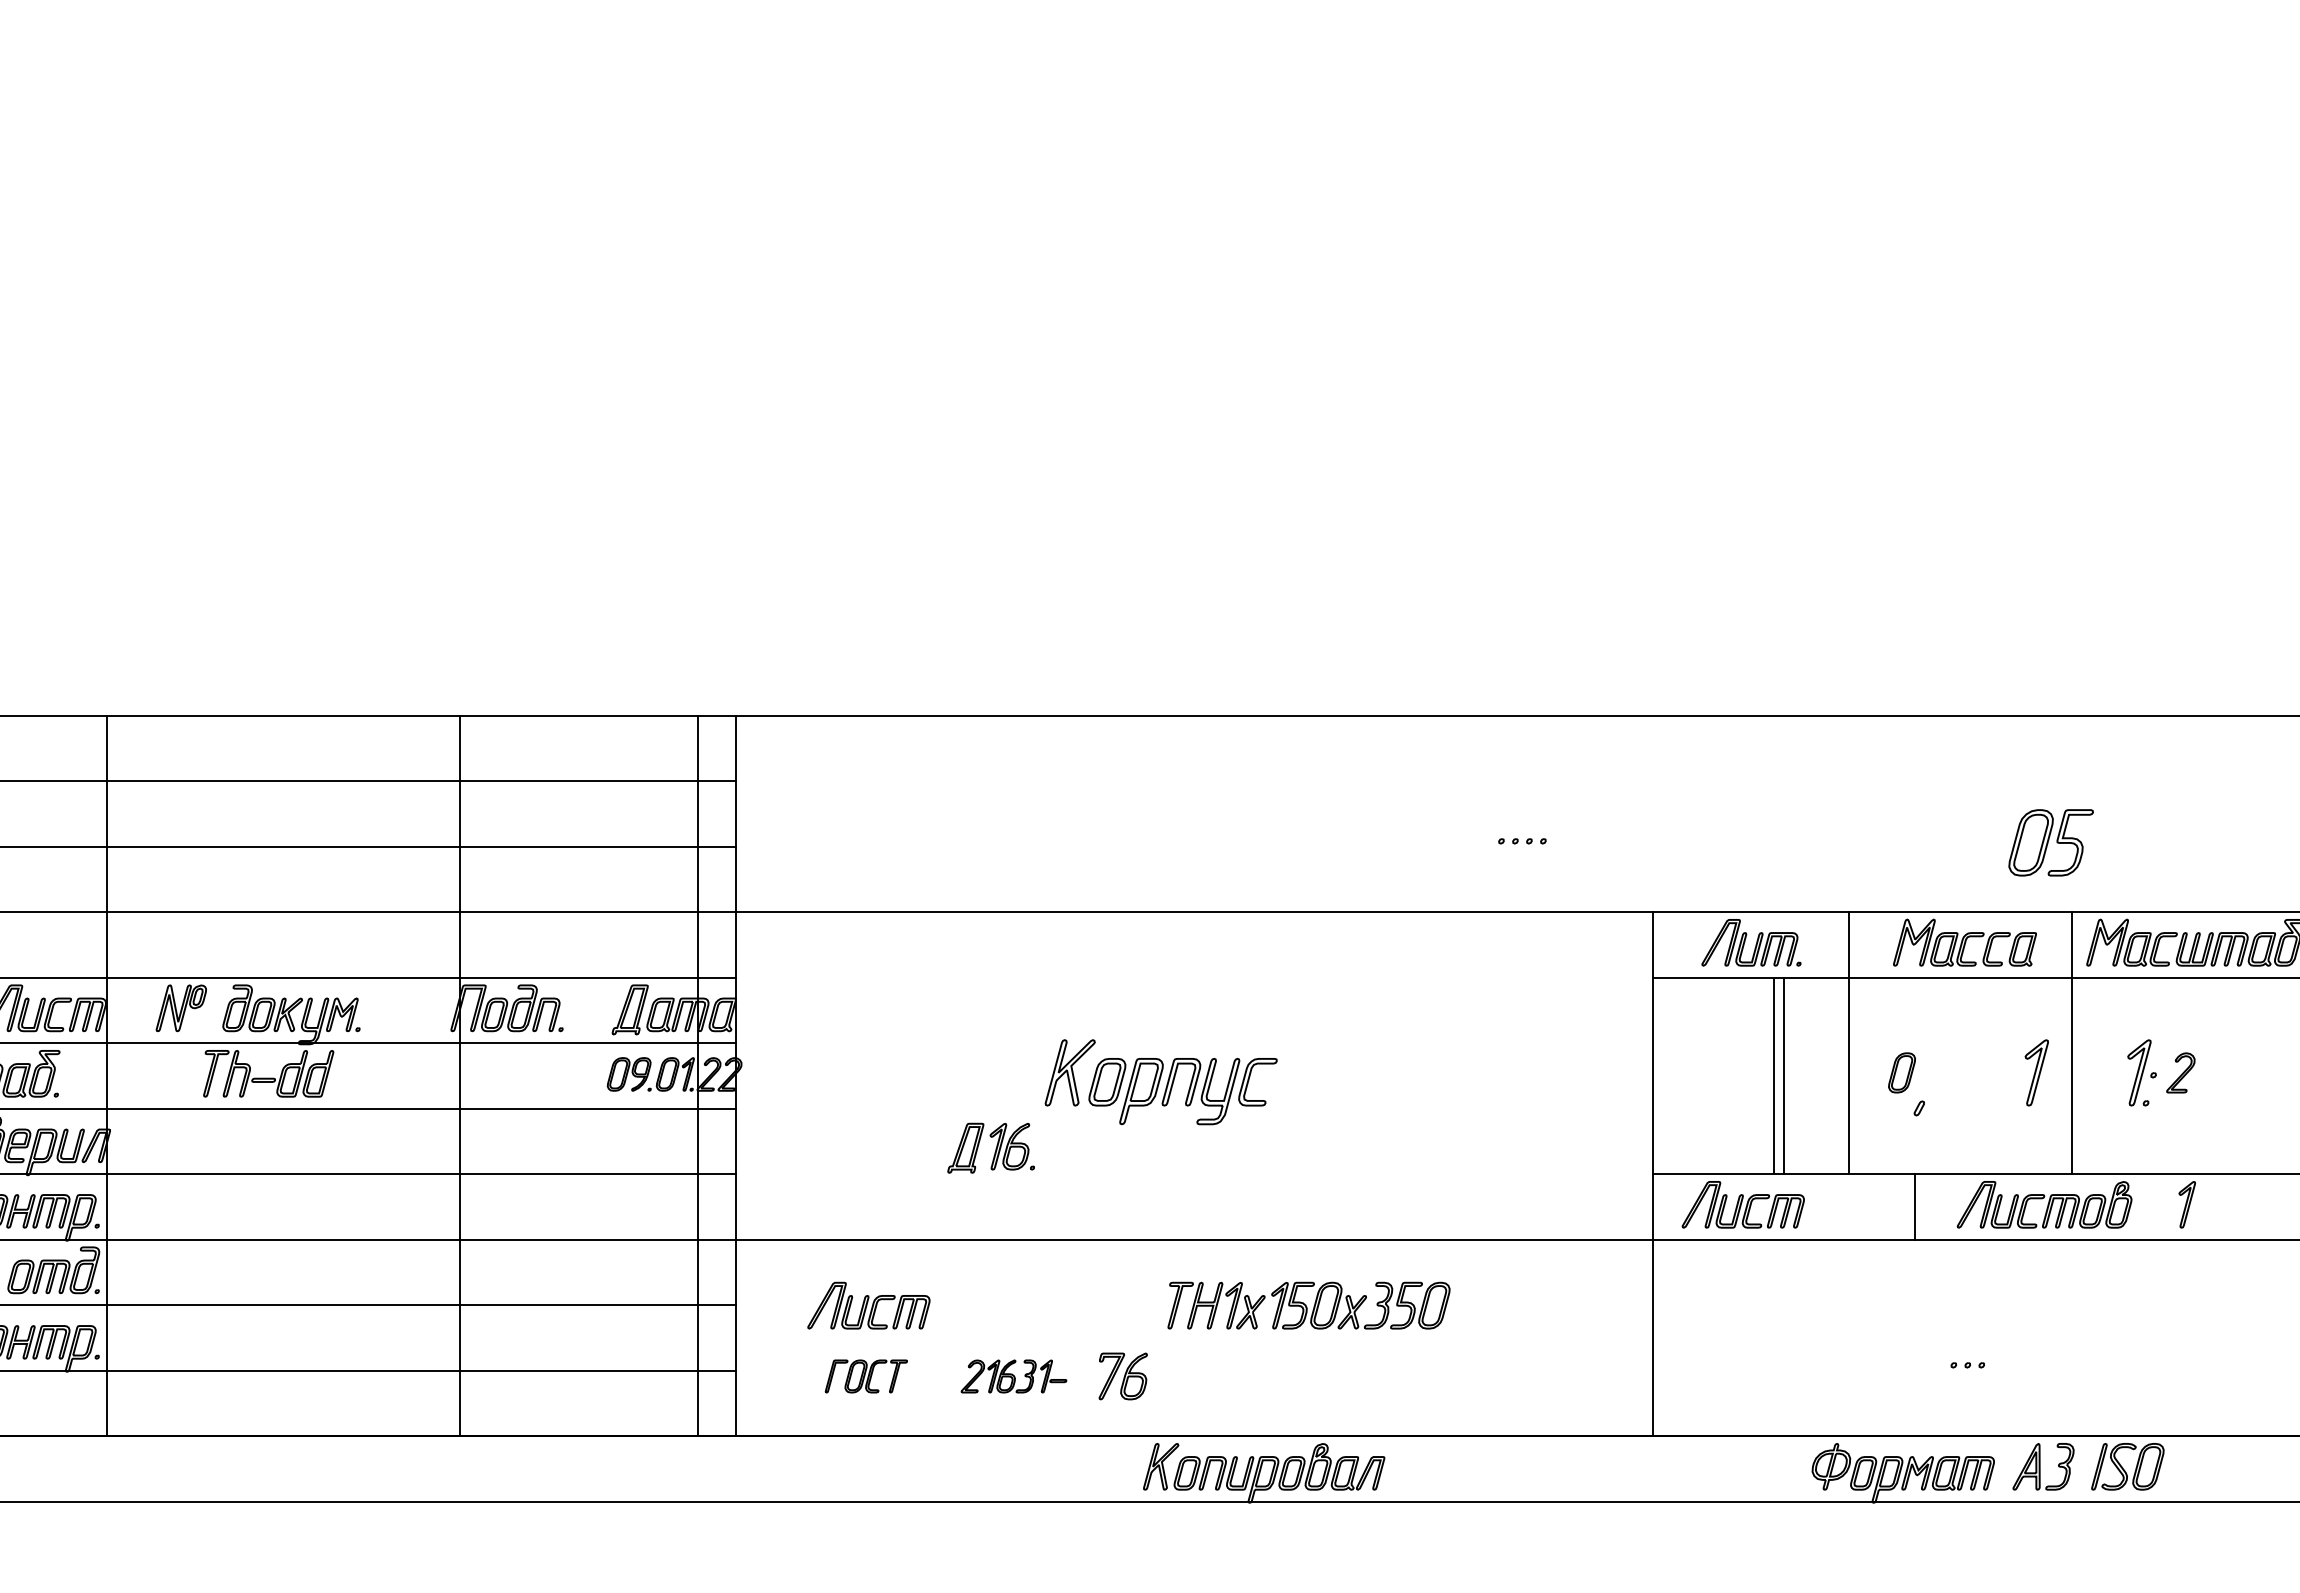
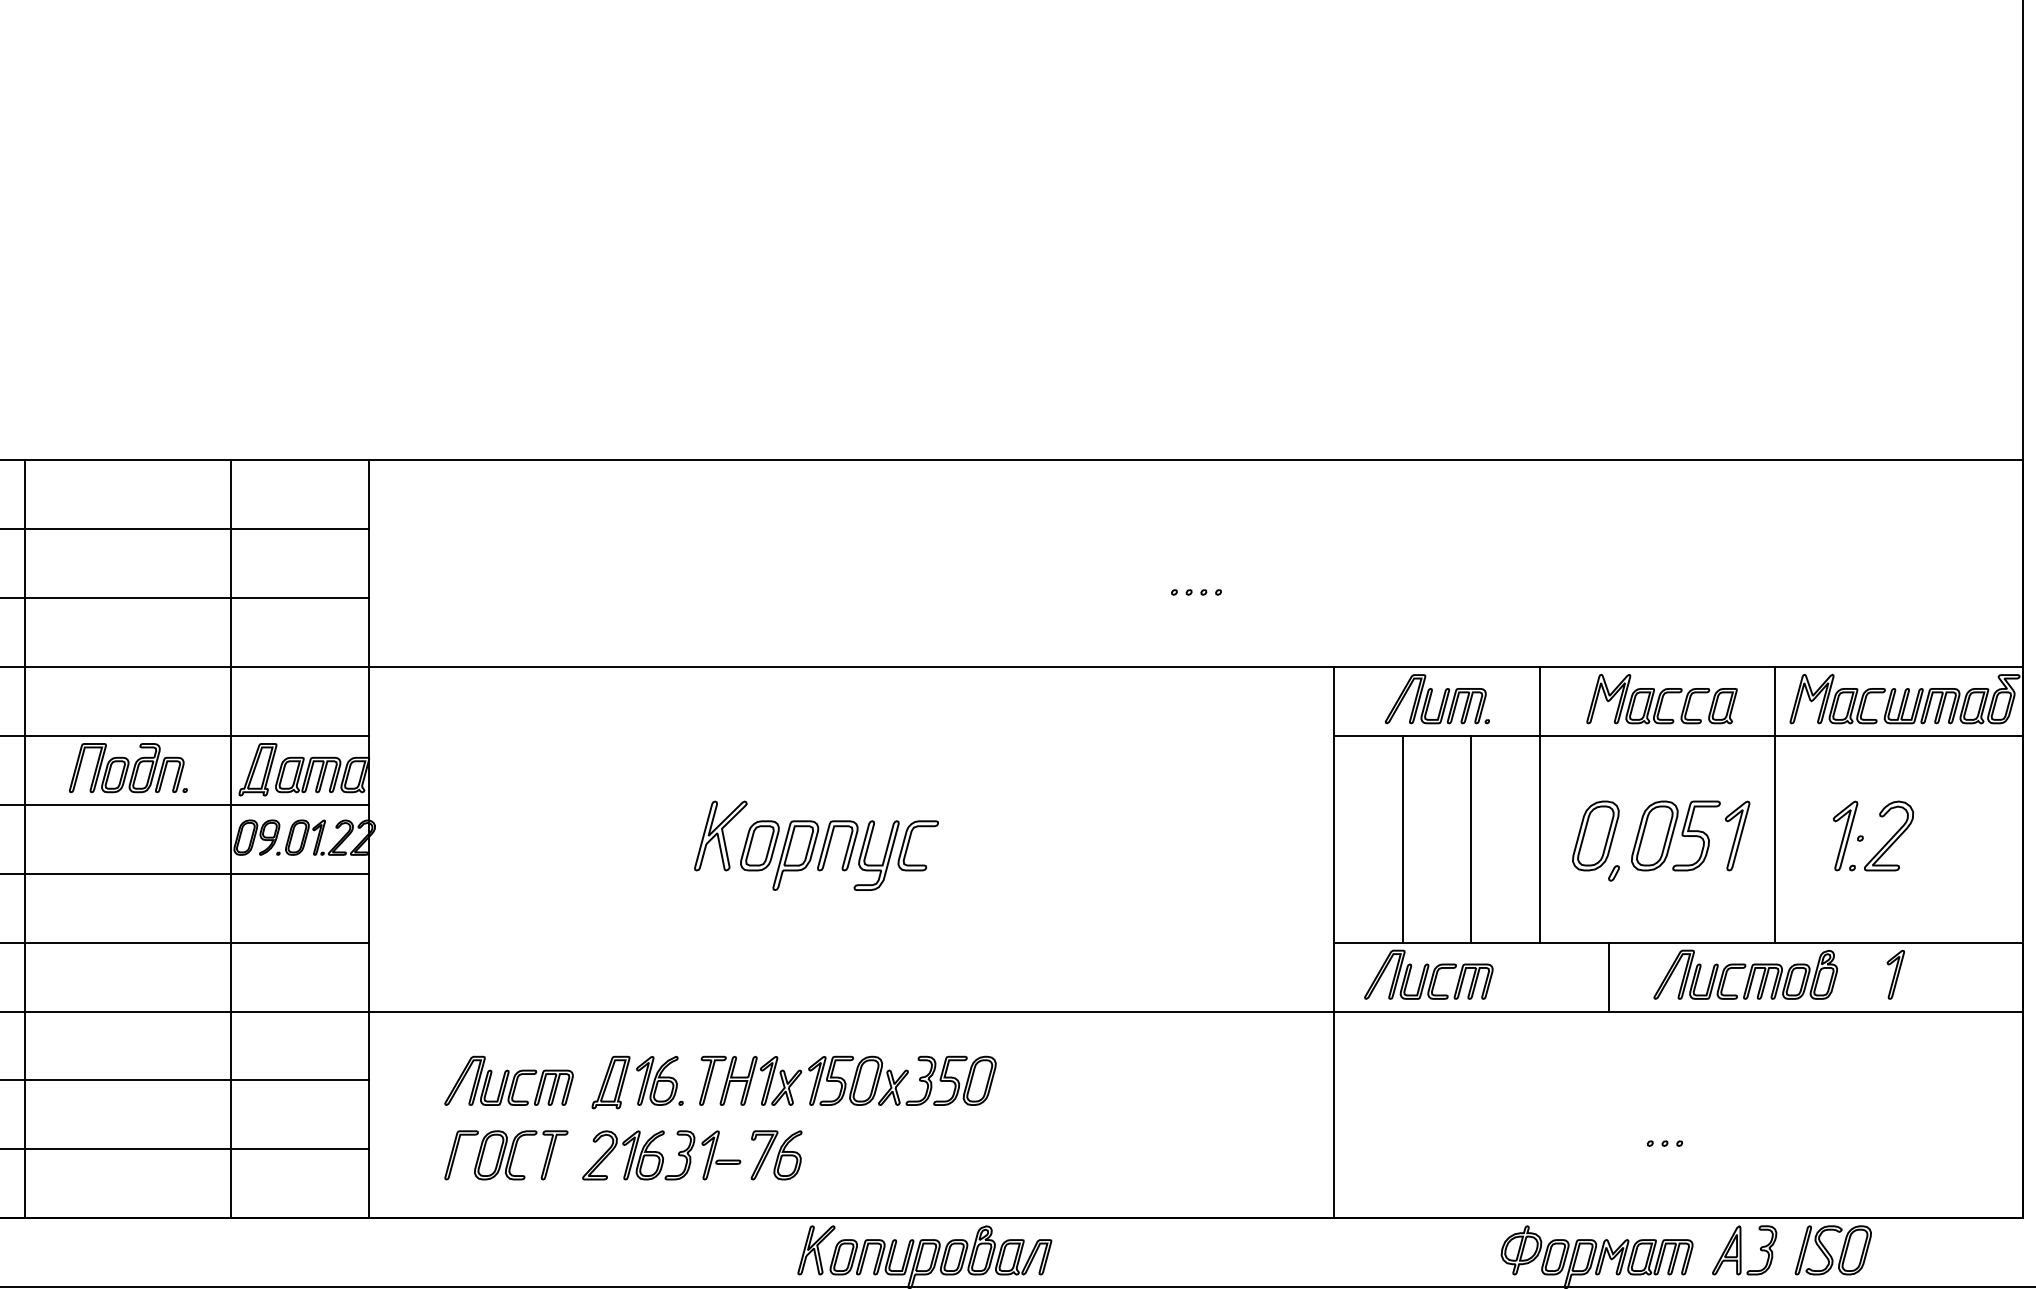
part: (2050, 842) -> (1675, 835), moved
part: (1901, 1072) -> (1595, 835), size x1.67
part: (2180, 1072) -> (1888, 835), size x1.67
line: (460, 1075) -> (24, 838), moved
line: (697, 1075) -> (230, 838), moved
line: (1774, 1075) -> (1402, 838), moved
part: (990, 1147) -> (636, 1081), moved
part: (1308, 1305) -> (847, 1080), moved
part: (866, 1376) -> (506, 1155), size x1.43
part: (1013, 1376) -> (661, 1155), size x1.43

